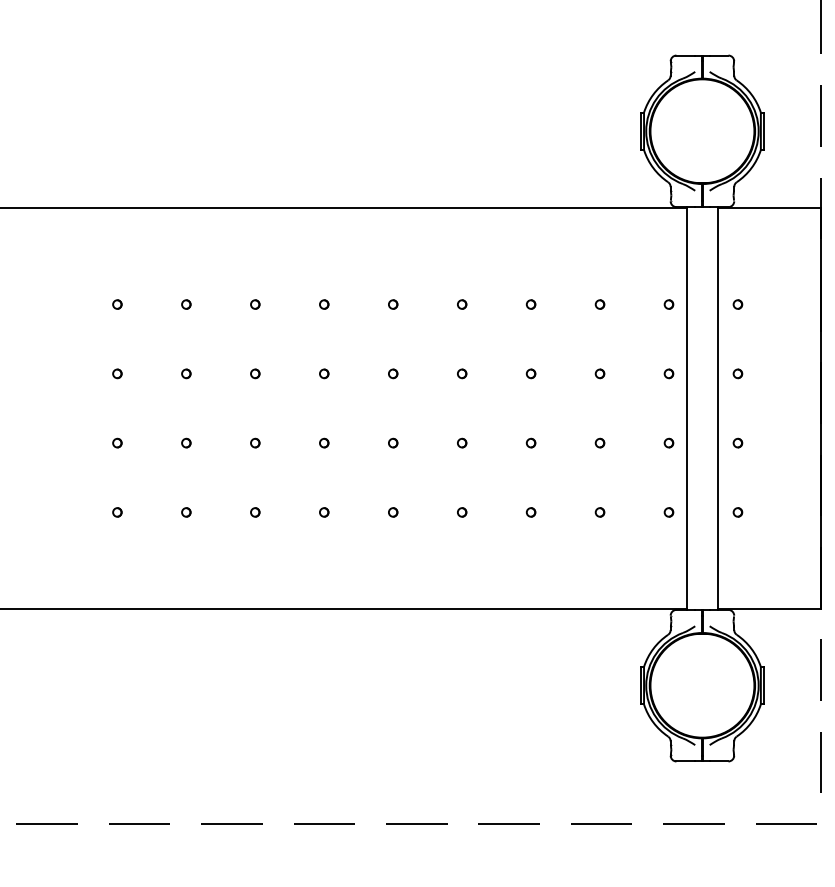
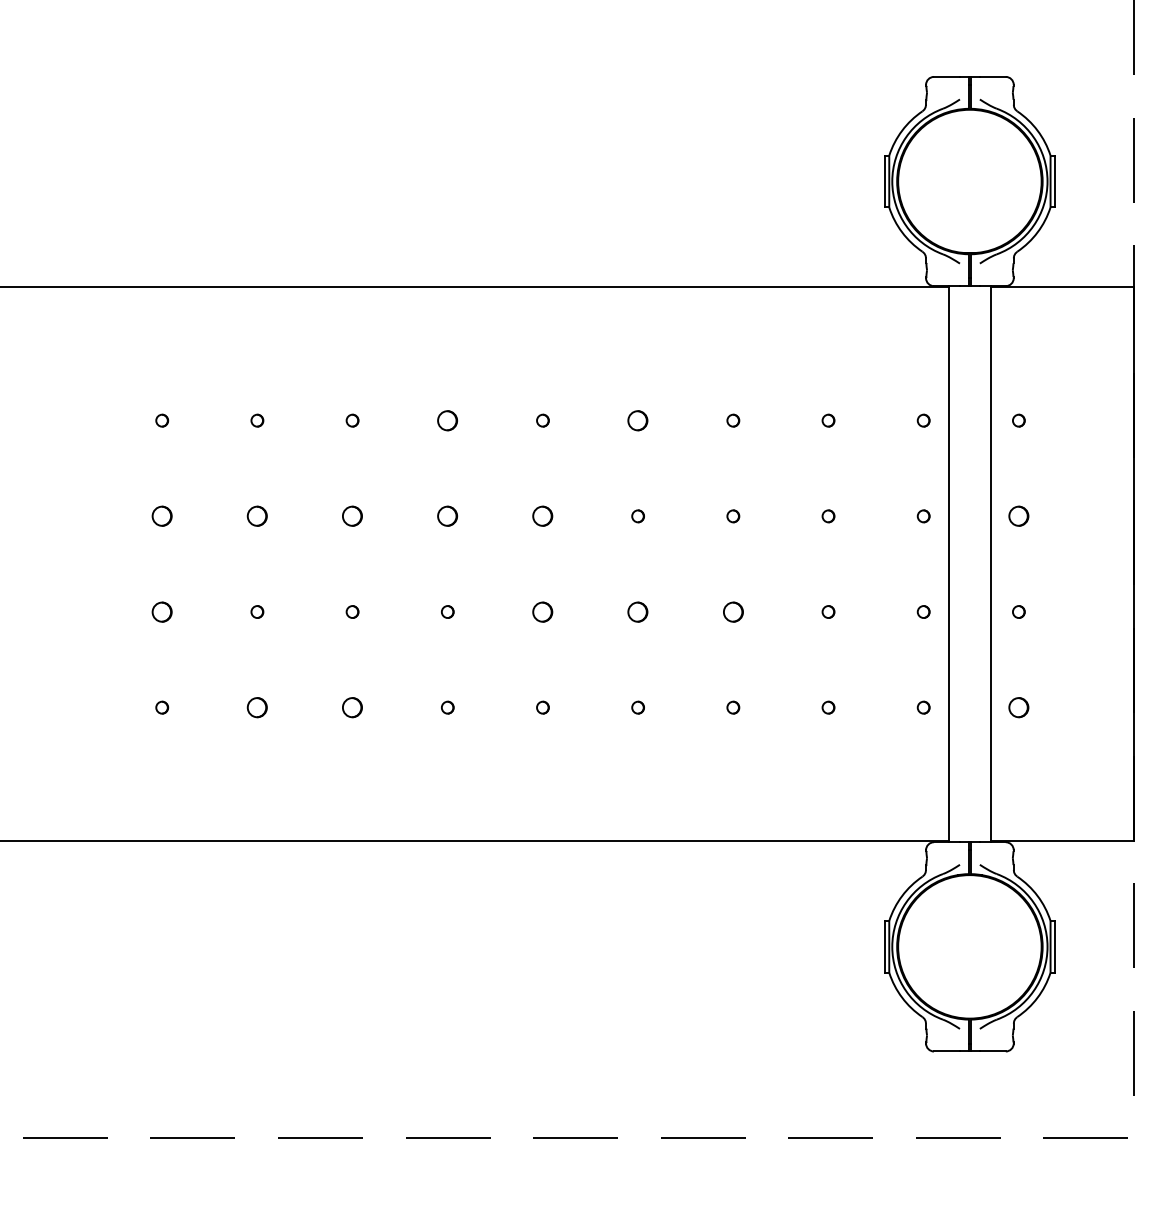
part: (324, 304) -> (448, 420), size x1.6
part: (462, 304) -> (638, 420), size x1.6
part: (117, 373) -> (162, 515), size x1.6
part: (186, 373) -> (257, 515), size x1.6
part: (255, 373) -> (352, 515), size x1.6
part: (324, 373) -> (448, 515), size x1.6
part: (393, 373) -> (543, 515), size x1.6
part: (737, 373) -> (1018, 515), size x1.6
part: (117, 442) -> (162, 611), size x1.6
part: (393, 442) -> (543, 611), size x1.6
part: (462, 442) -> (638, 611), size x1.6
part: (530, 442) -> (732, 611), size x1.6
part: (186, 512) -> (257, 707), size x1.6
part: (255, 512) -> (352, 707), size x1.6
part: (737, 512) -> (1018, 707), size x1.6

